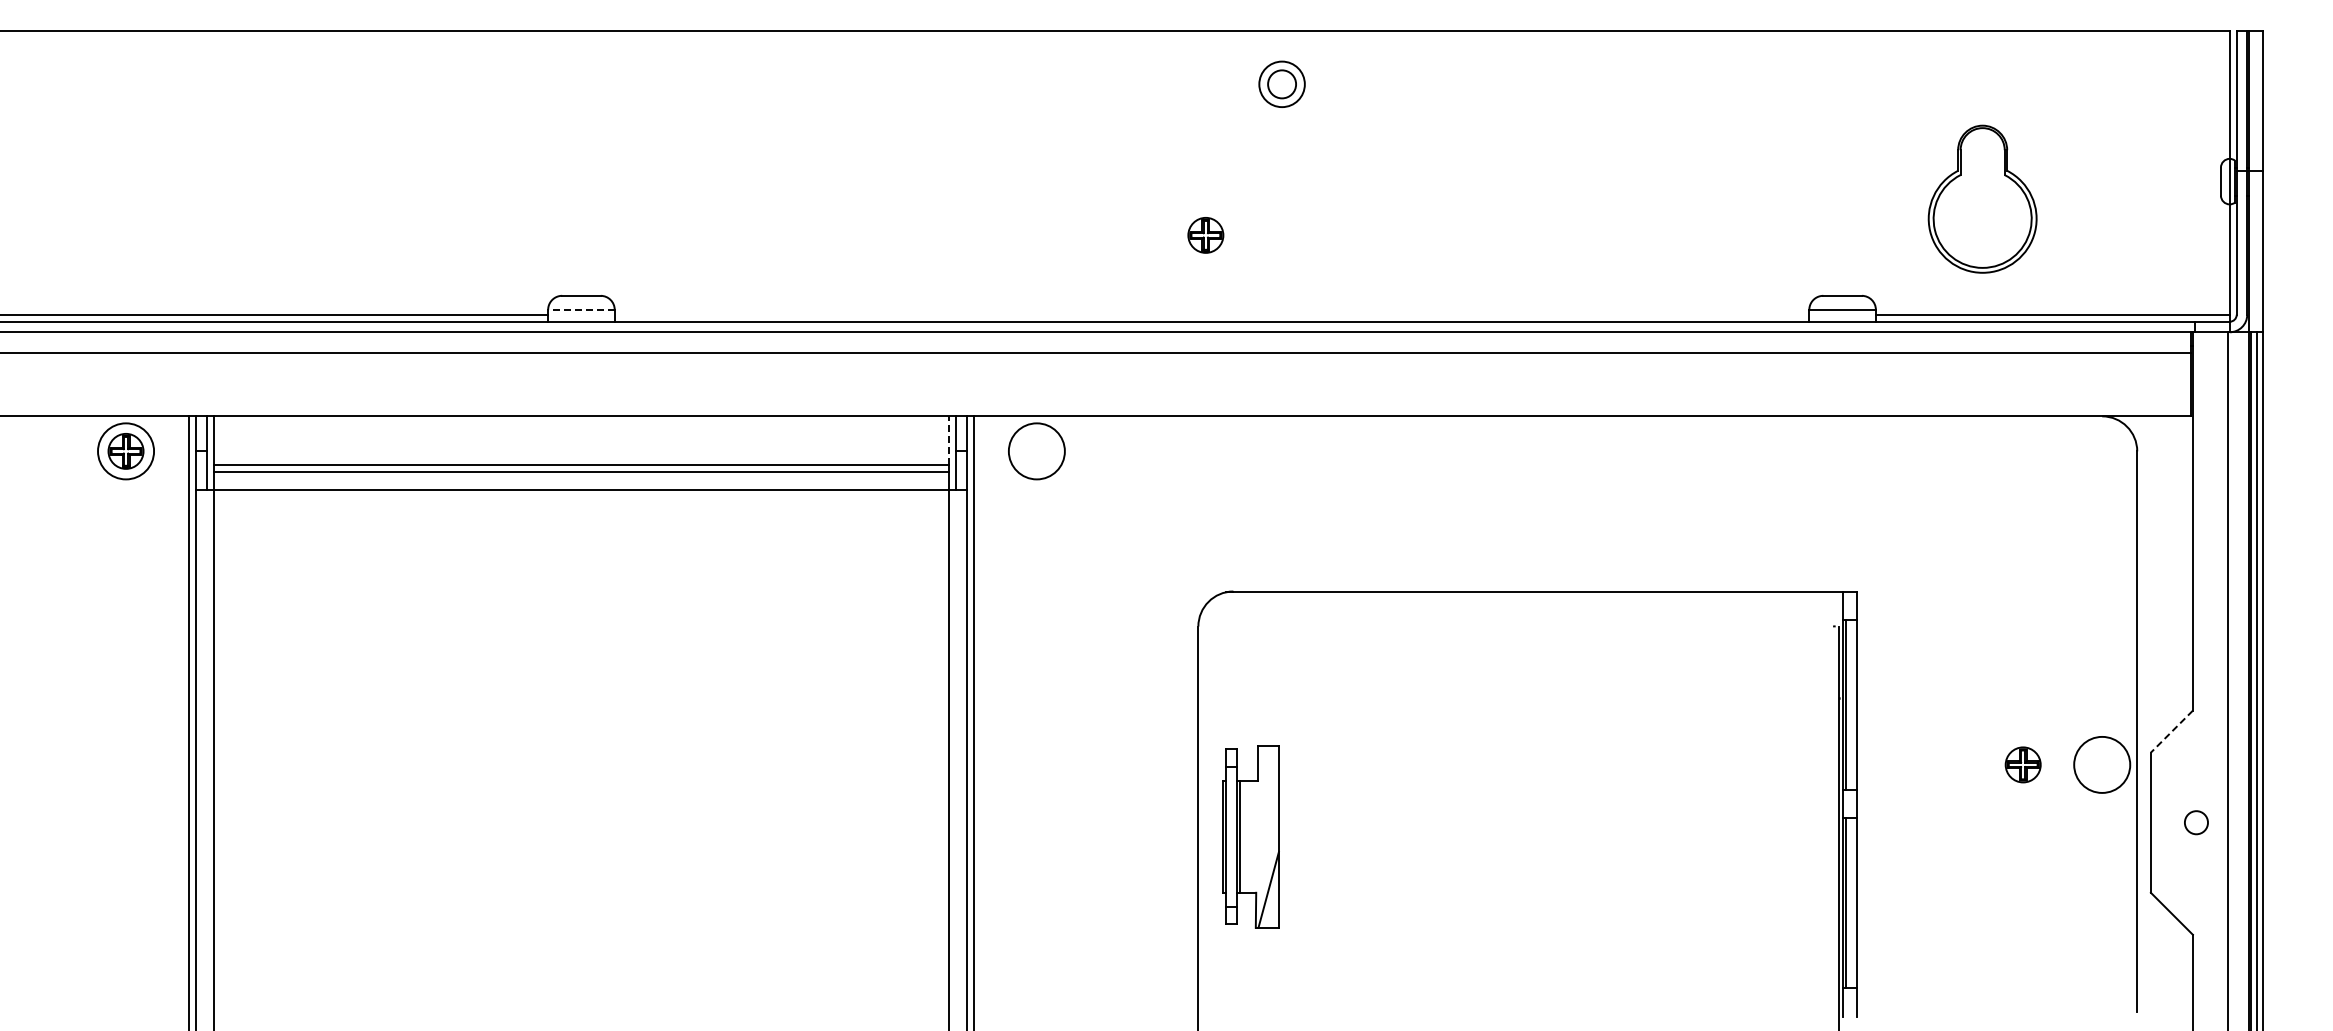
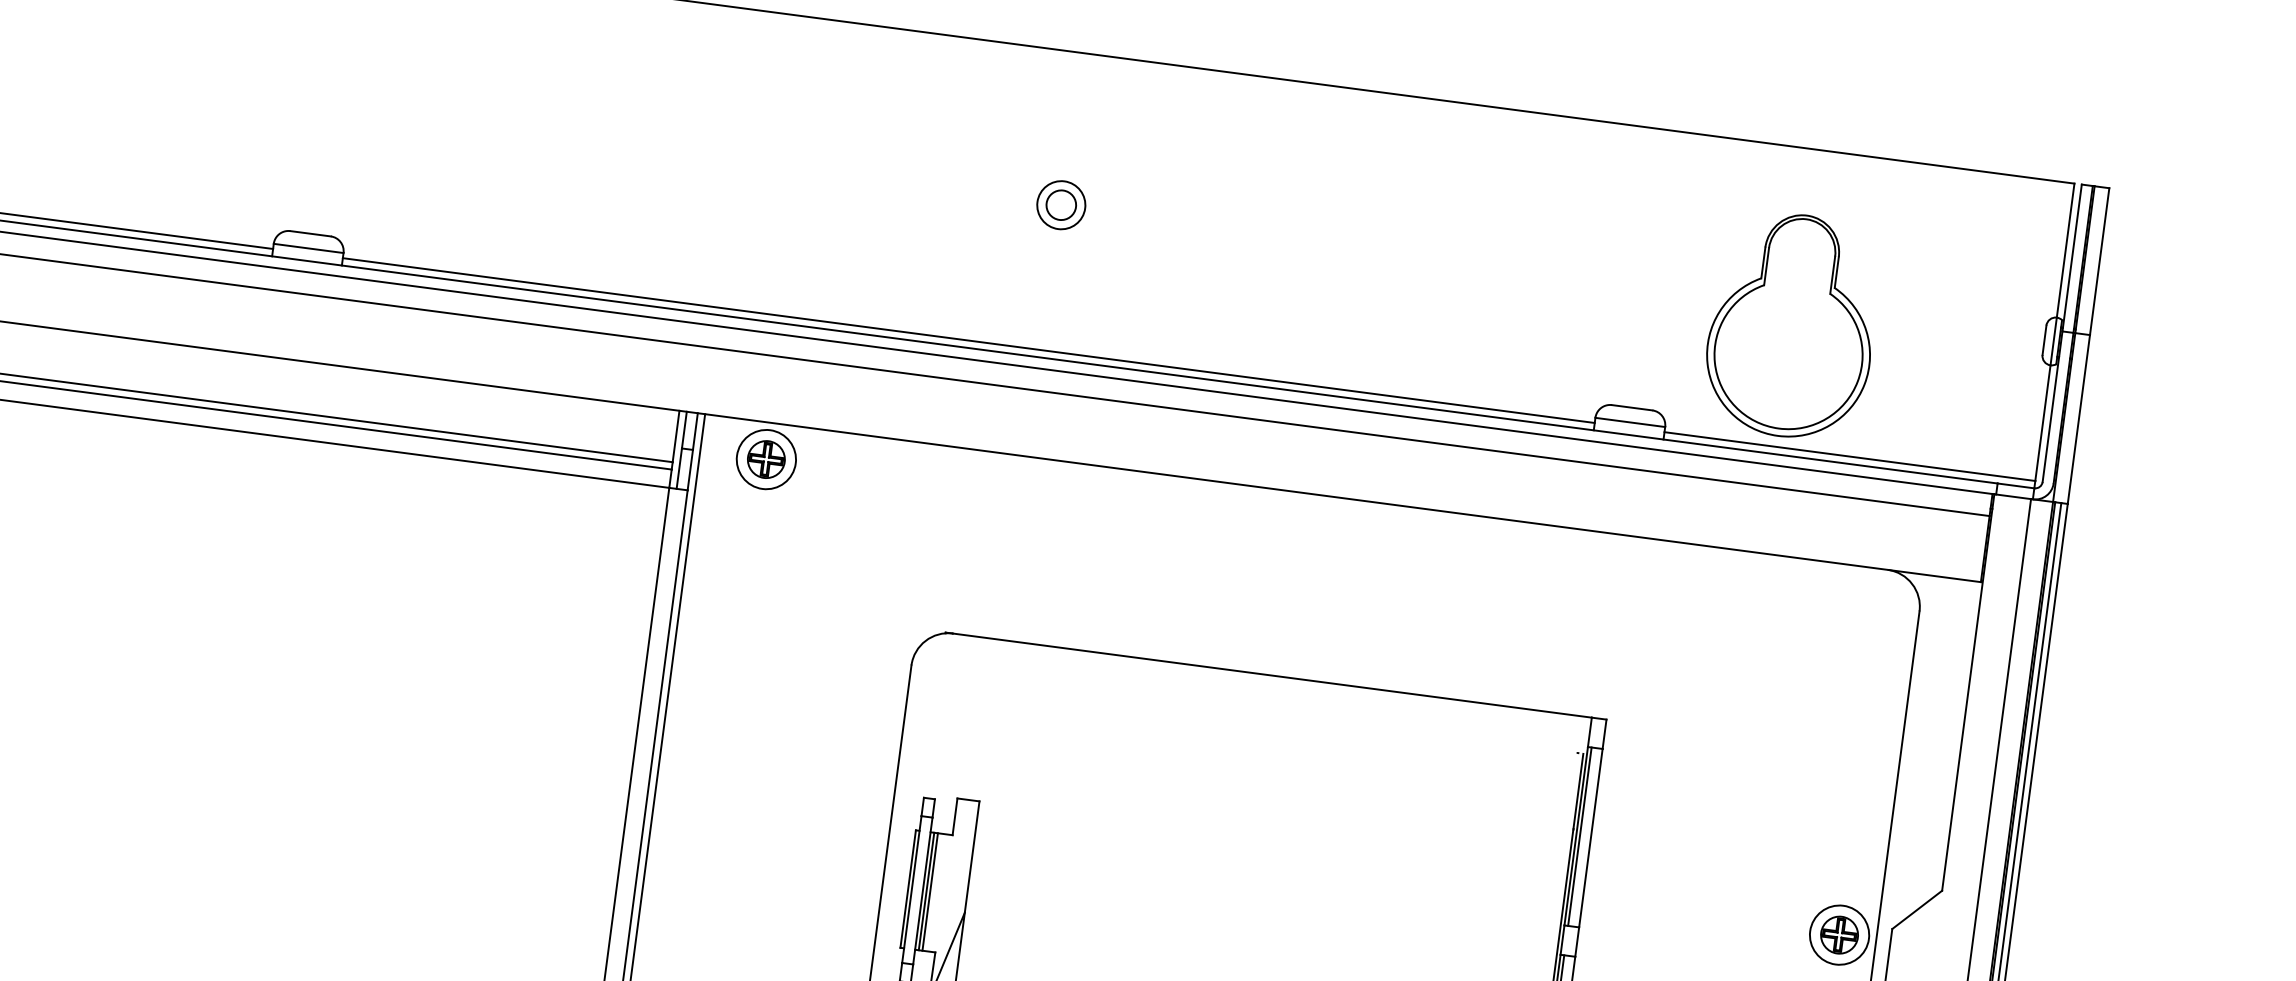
part: (1281, 83) -> (1060, 204), moved
part: (1982, 199) -> (1792, 326), size x1.43
part: (1205, 235) -> (765, 459), moved
line: (580, 309) -> (307, 247), dashed -> solid
line: (1211, 314) -> (968, 340), added
line: (949, 440) -> (676, 436), dashed -> solid
line: (2171, 731) -> (1916, 909), dashed -> solid
part: (2022, 764) -> (1838, 934), moved
line: (1243, 836) -> (929, 891), added

